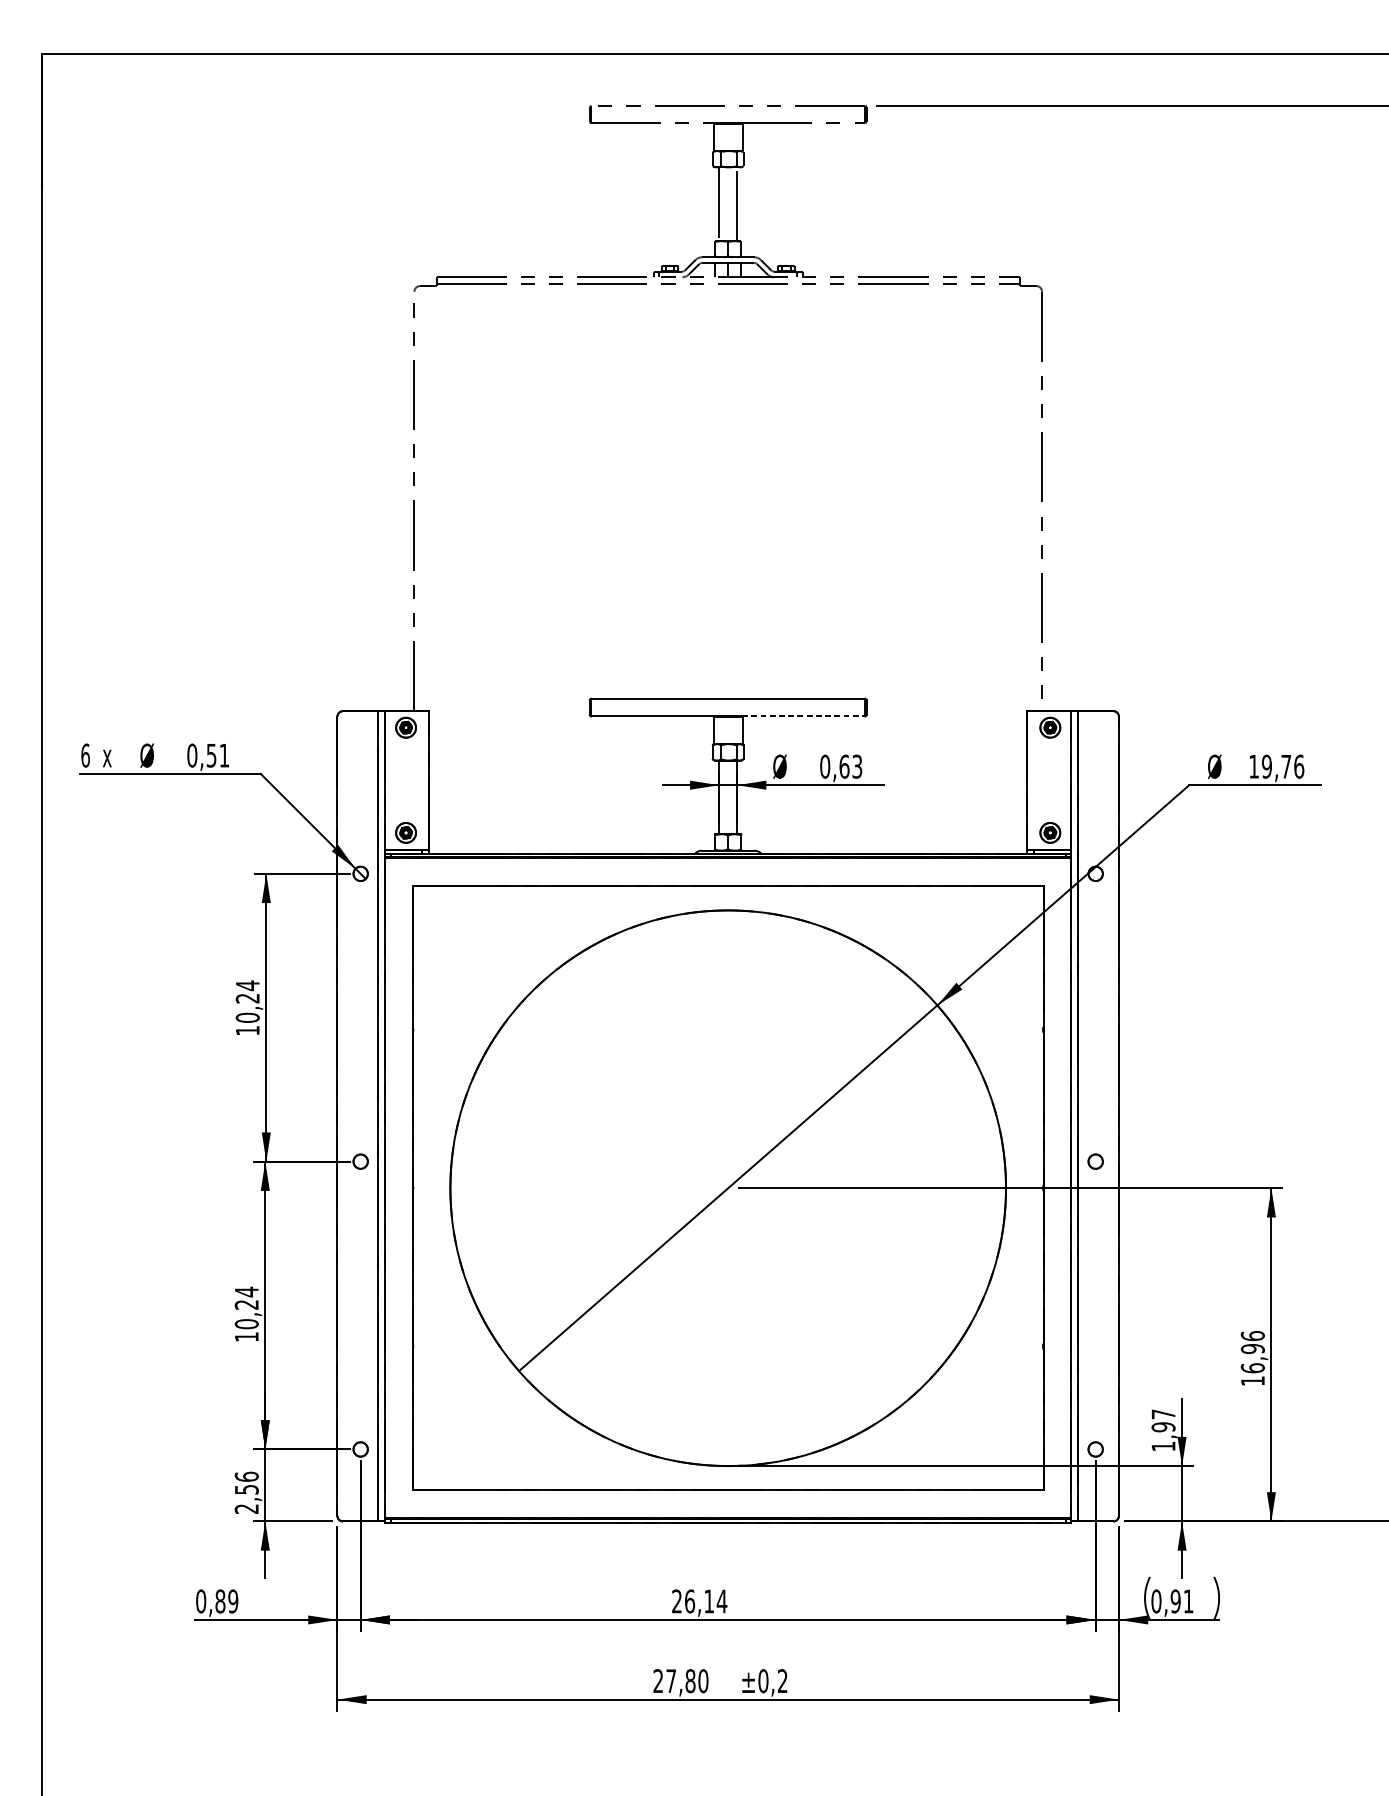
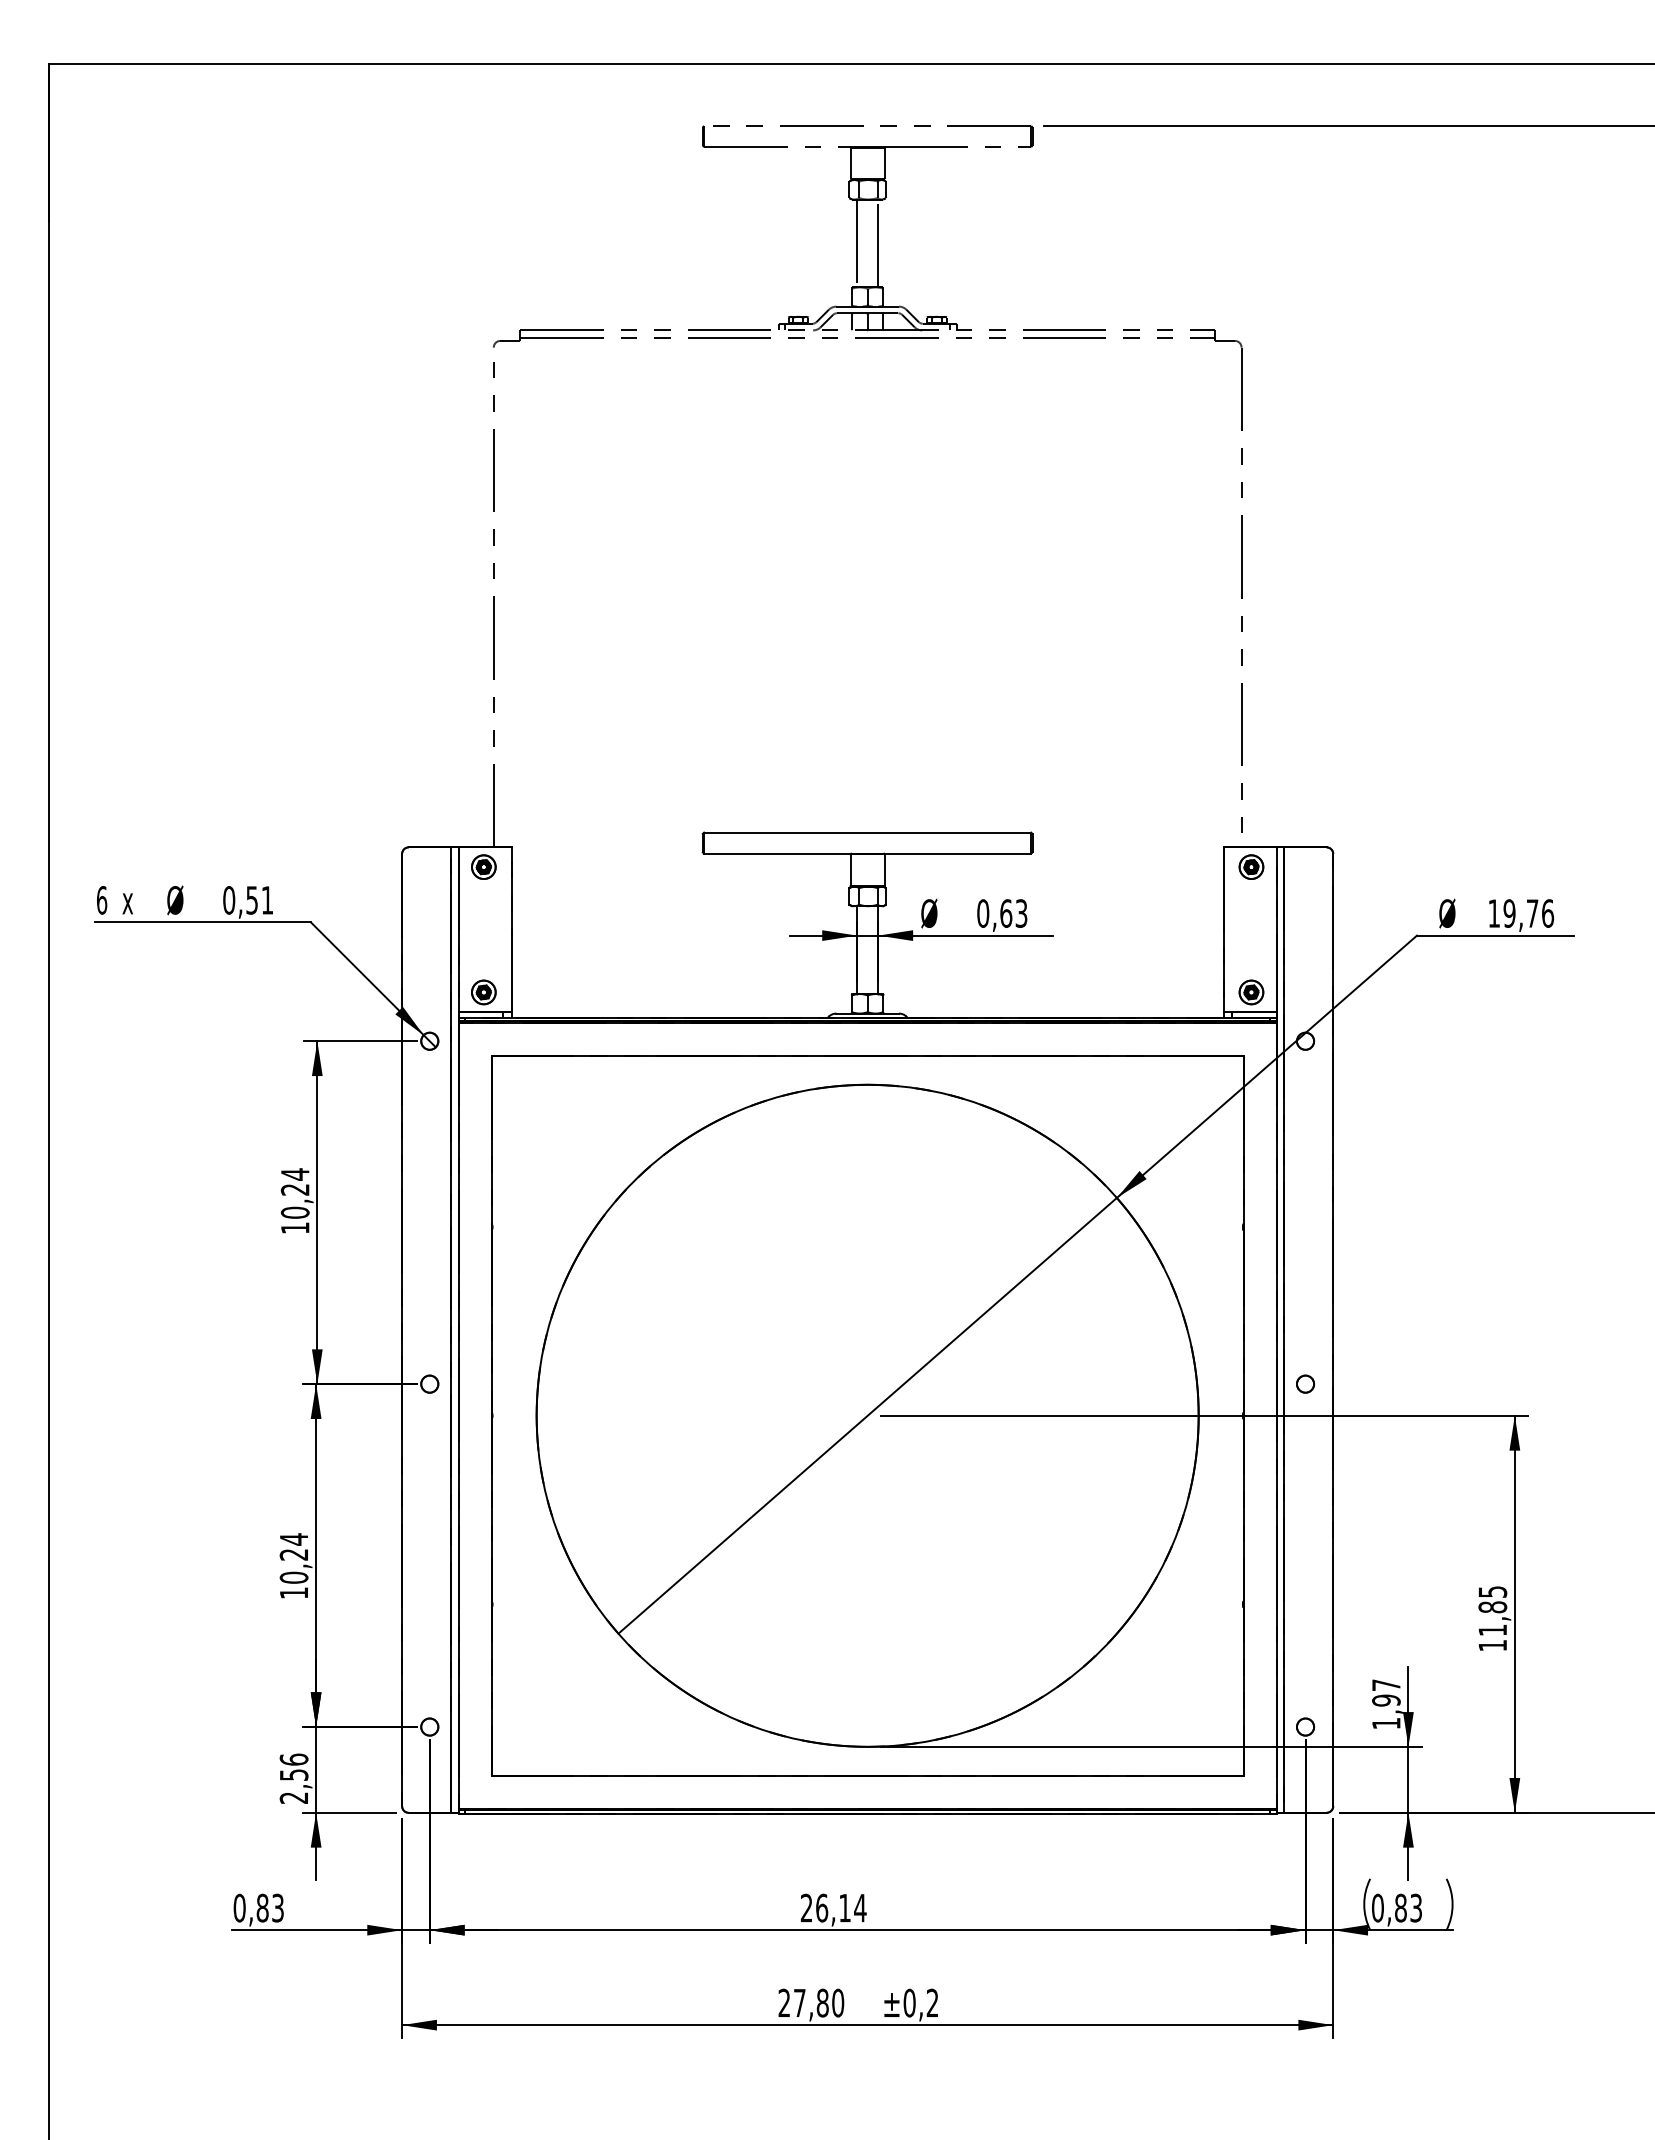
line: (803, 716) -> (957, 853), dashed -> solid
text: (1252, 1351) -> (1492, 1610), 16,96 -> 11,85
text: (232, 1600) -> (277, 1907), 0,89 -> 0,83
text: (1181, 1600) -> (1407, 1907), 0,91 -> 0,83

